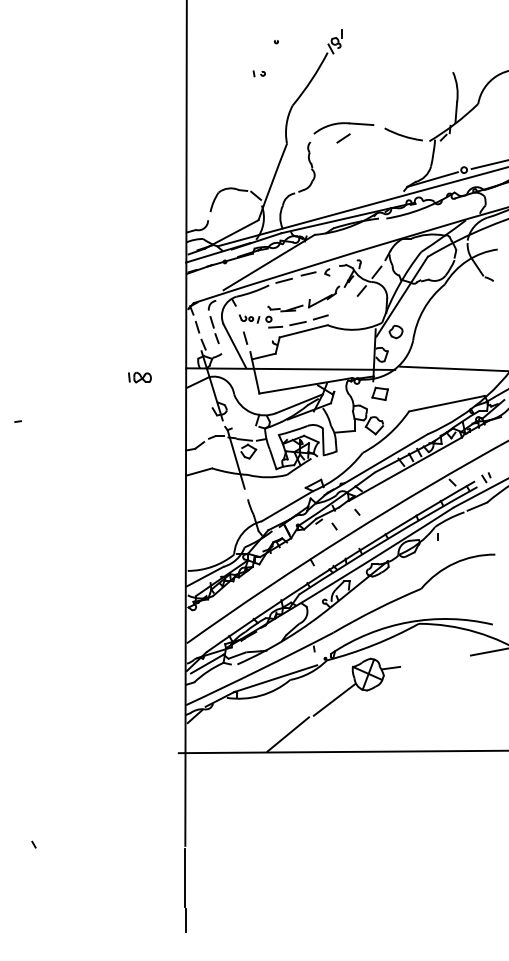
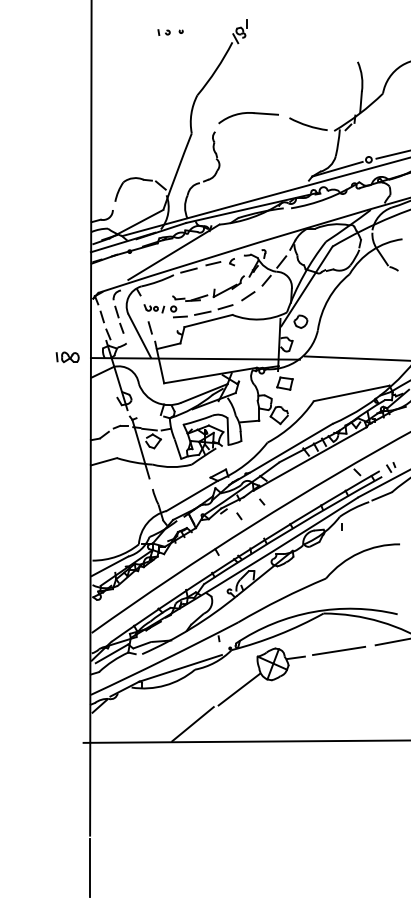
part: (258, 73) -> (163, 32), moved
line: (343, 138) -> (248, 296), moved
part: (139, 377) -> (67, 357), moved
line: (434, 661) -> (339, 651), added

